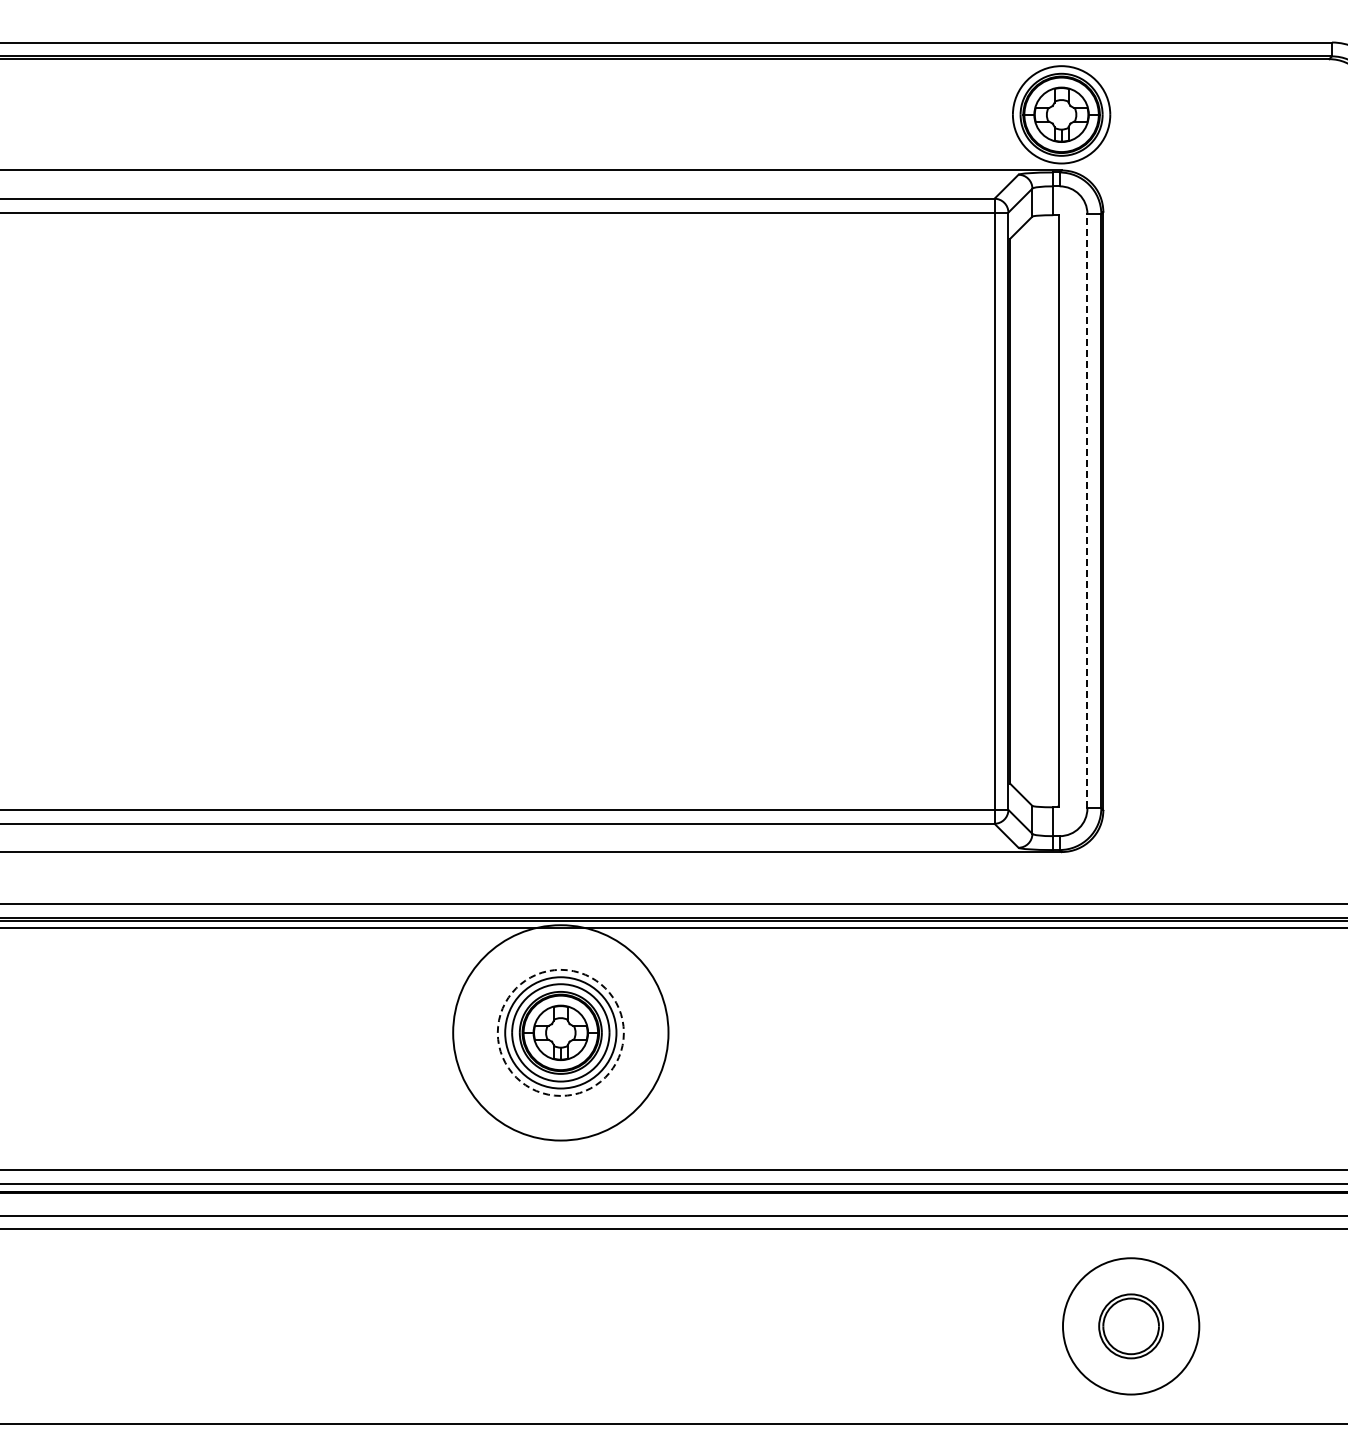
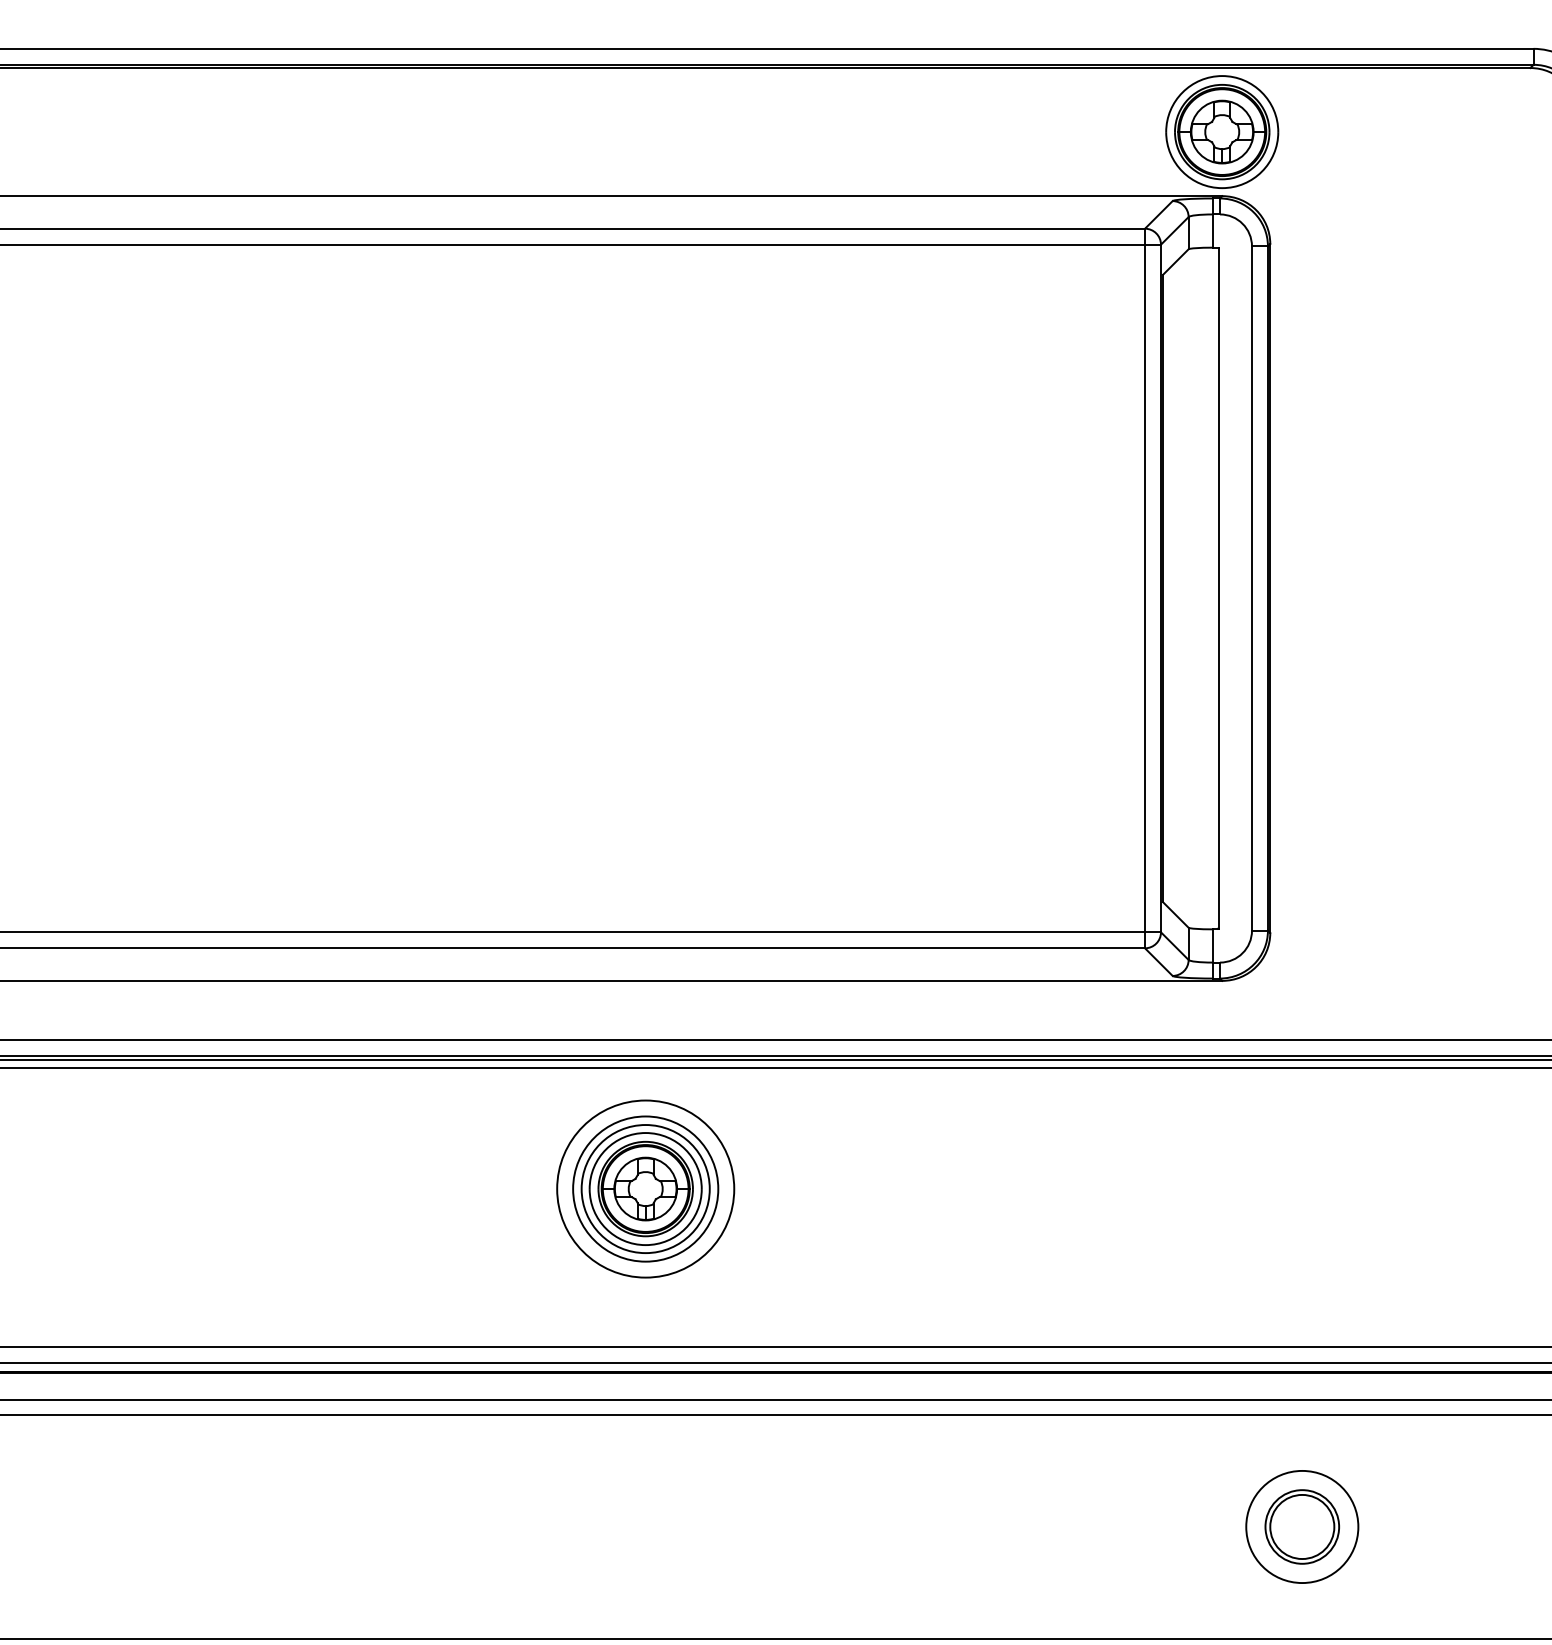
line: (1087, 510) -> (1252, 587), dashed -> solid
circle: (560, 1032) -> (645, 1188), dashed -> solid
circle: (560, 1032) -> (645, 1188), size x0.71
circle: (1130, 1326) -> (1301, 1527), size x0.71

